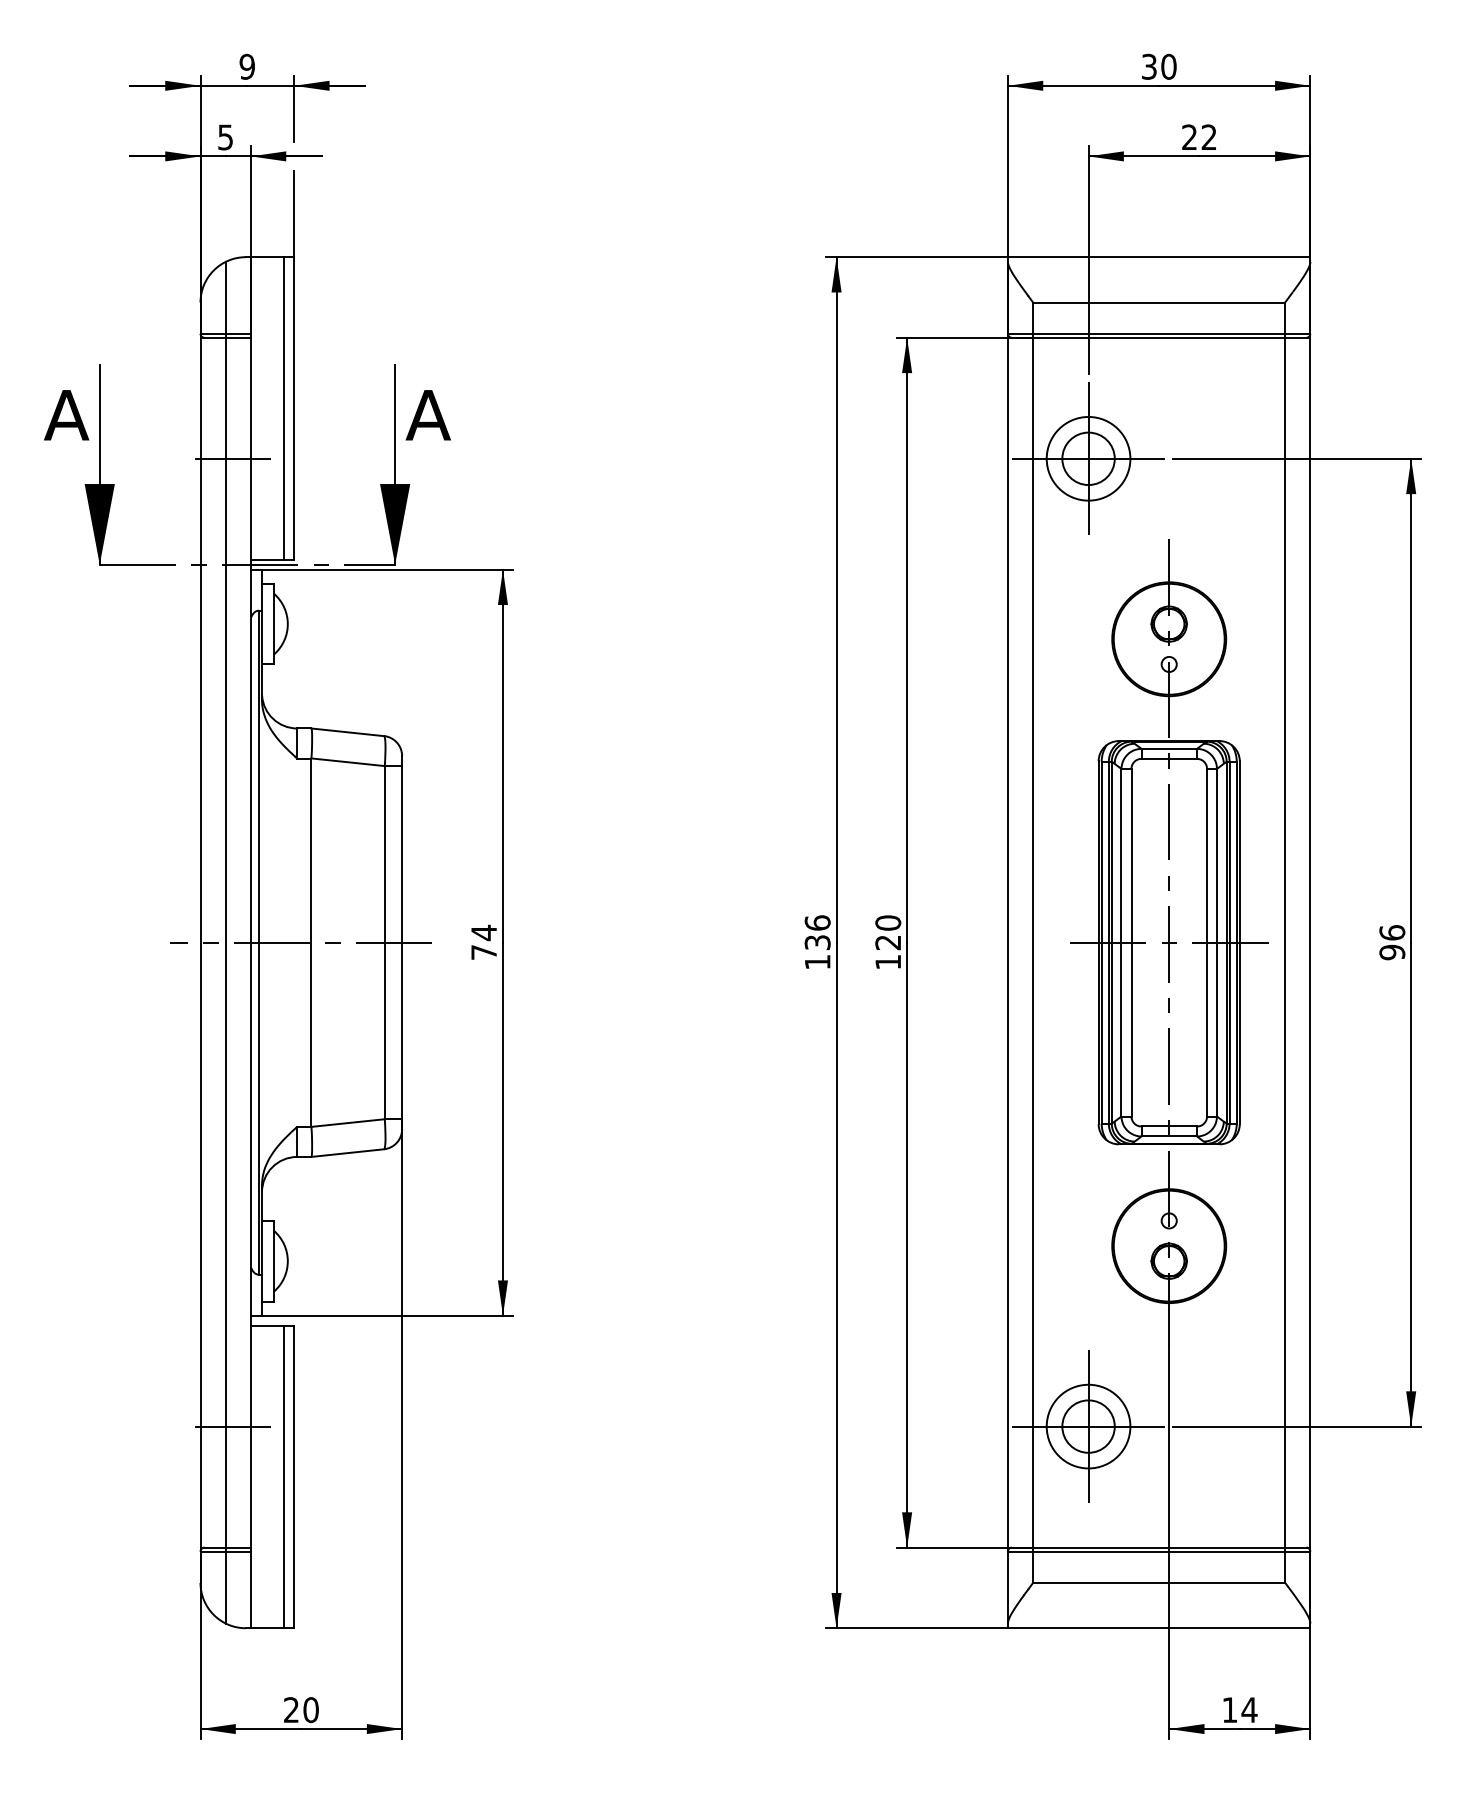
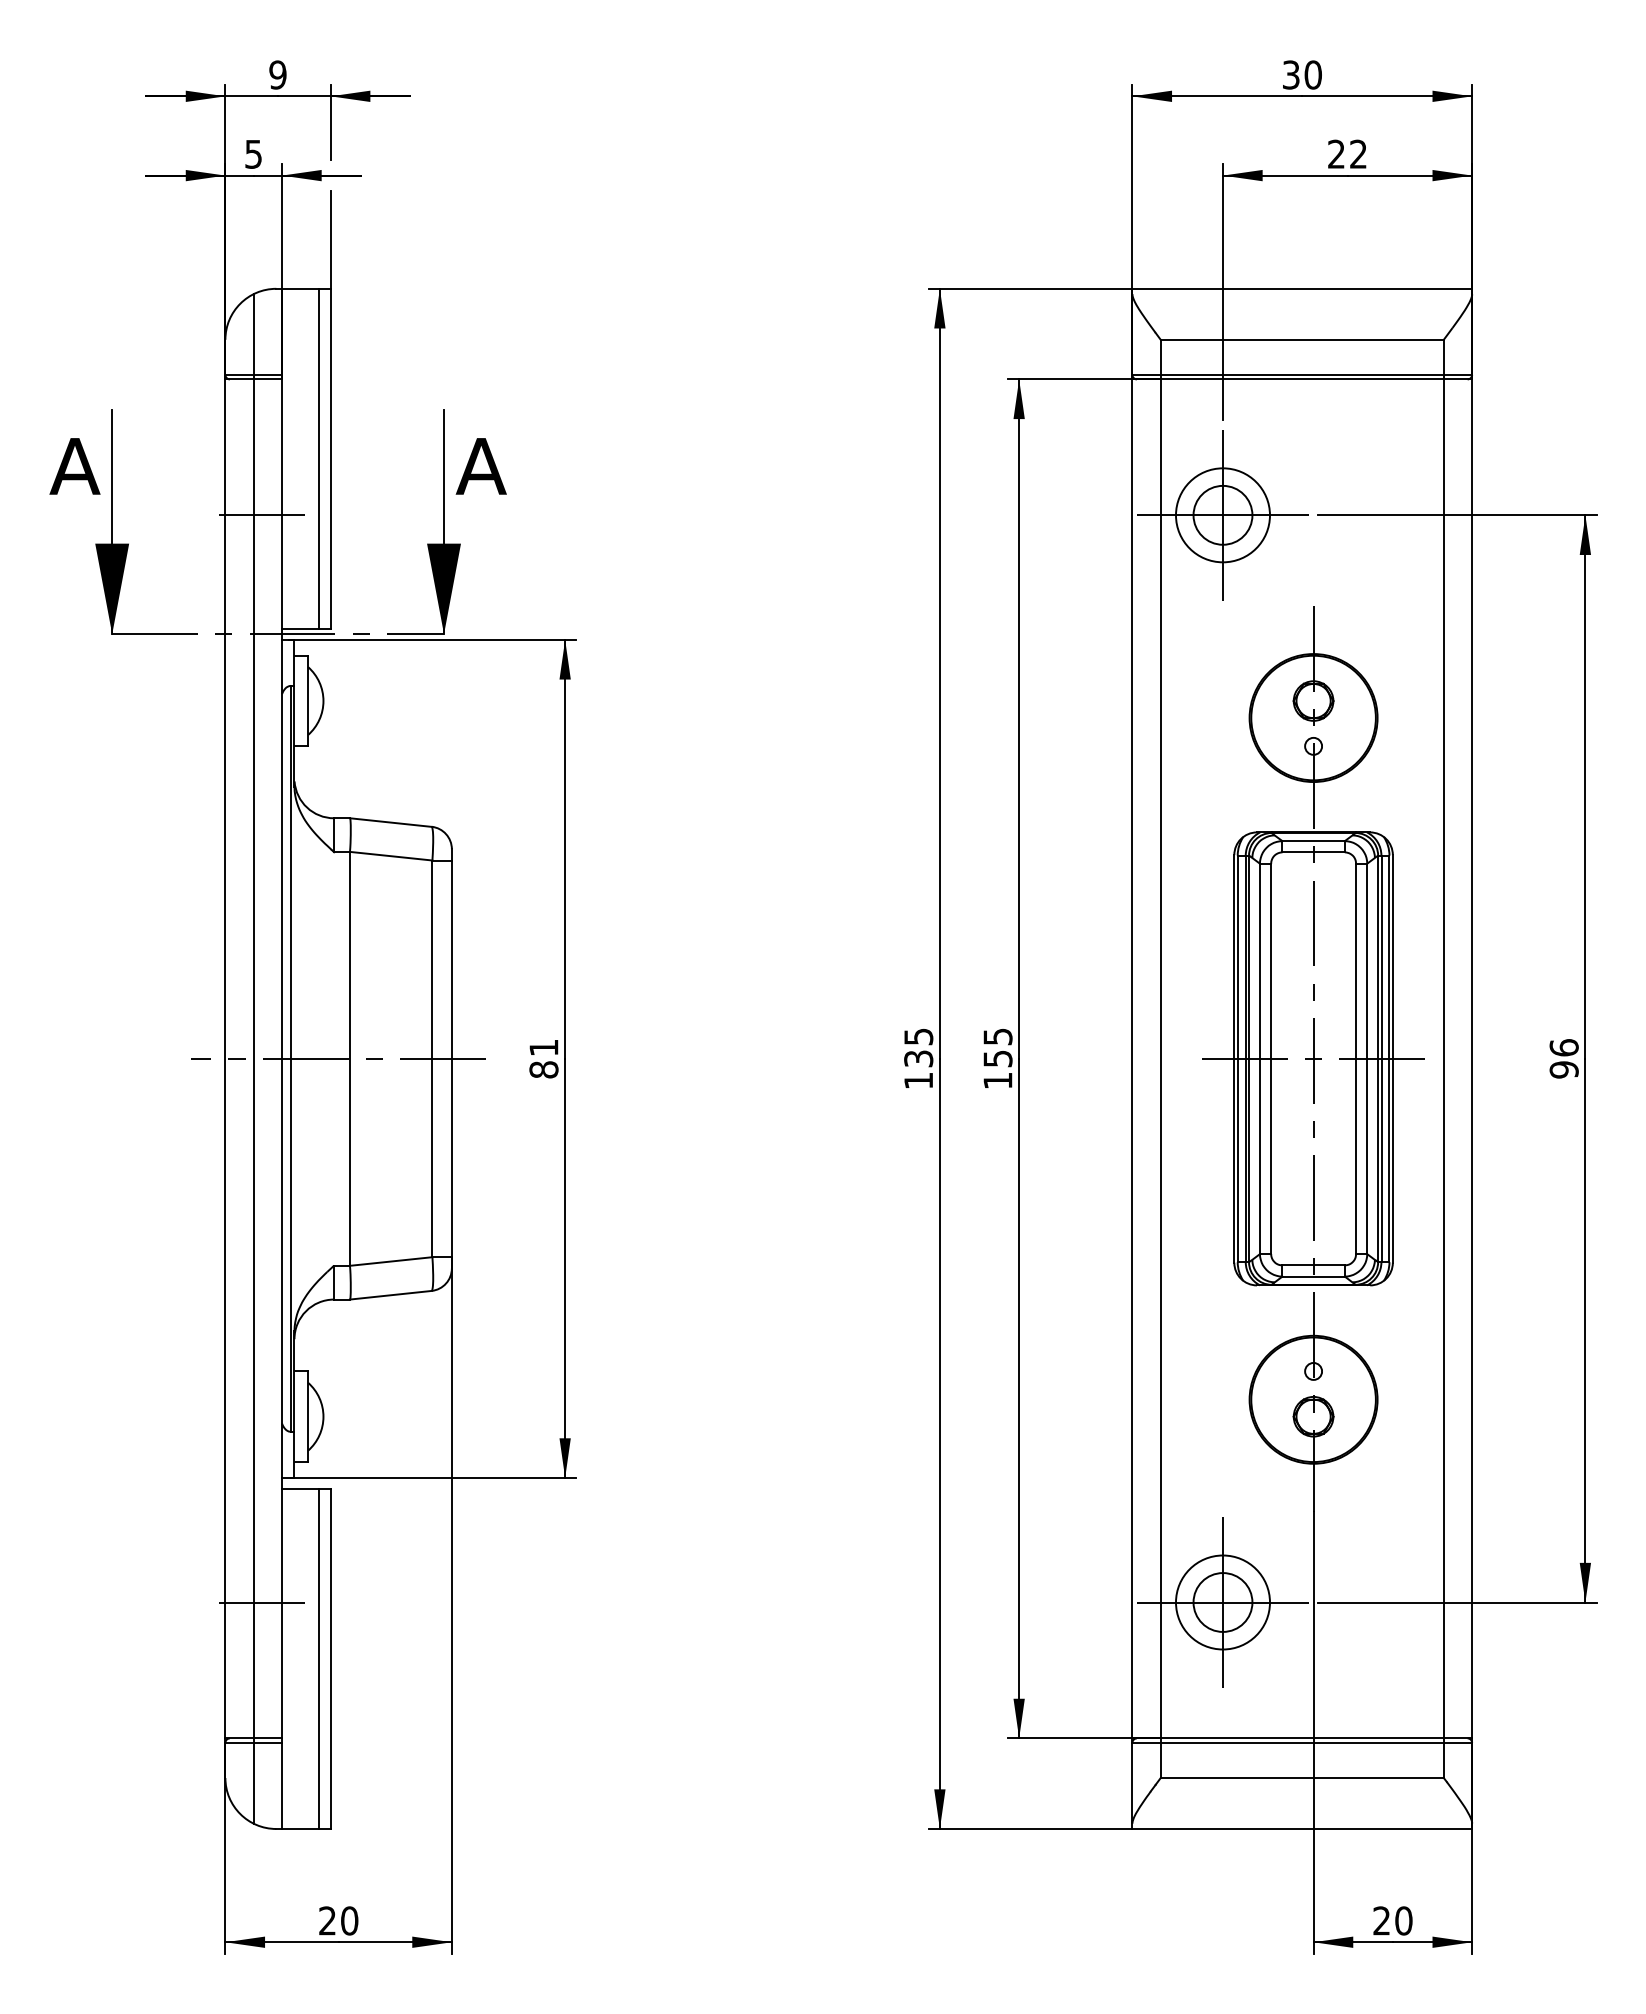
text: (817, 922) -> (918, 1036), 136 -> 135
text: (887, 932) -> (997, 1047), 120 -> 155
text: (483, 942) -> (543, 1058), 74 -> 81
text: (1239, 1709) -> (1392, 1920), 14 -> 20

